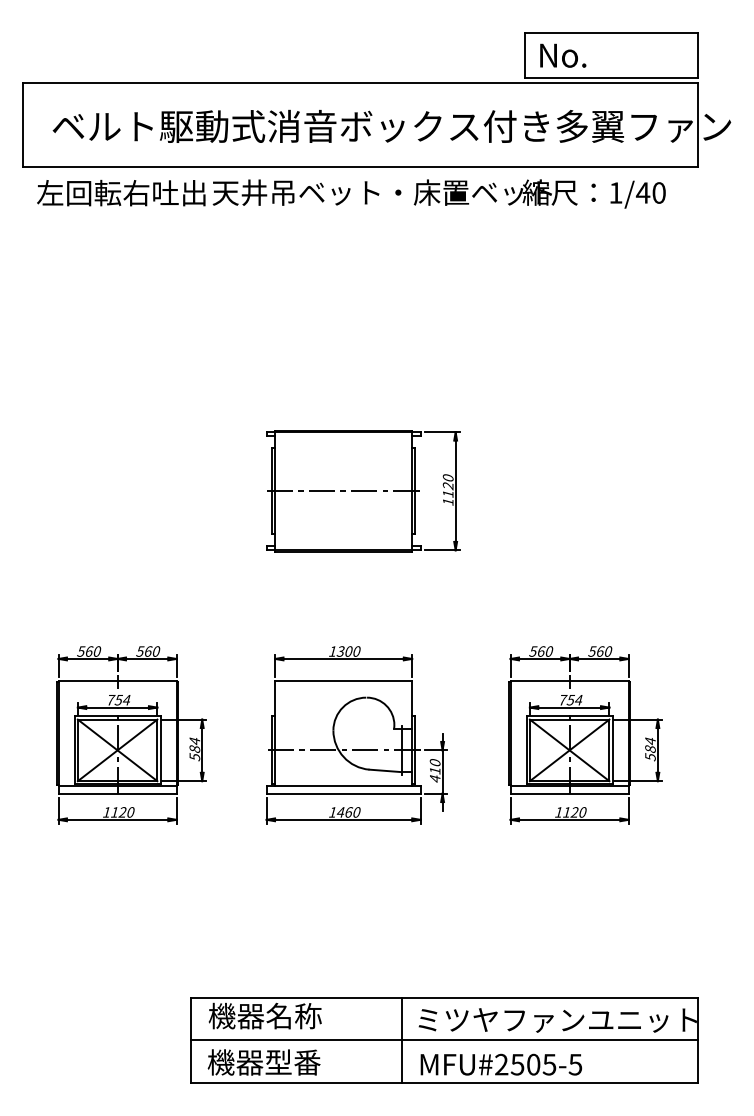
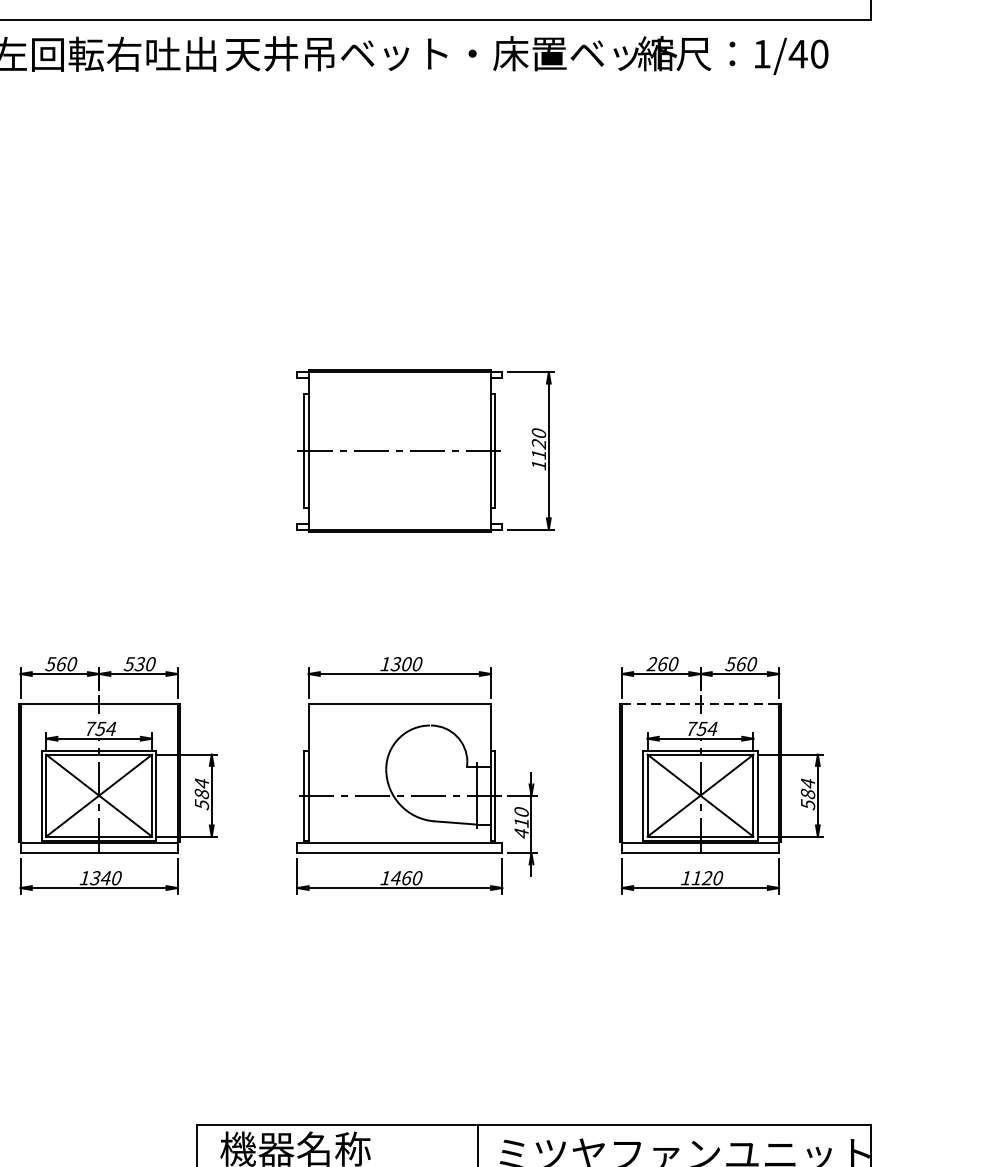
text: (148, 651) -> (140, 664), 560 -> 530
text: (533, 651) -> (652, 664), 560 -> 260
line: (570, 681) -> (701, 704), solid -> dashed
text: (118, 812) -> (100, 878), 1120 -> 1340

